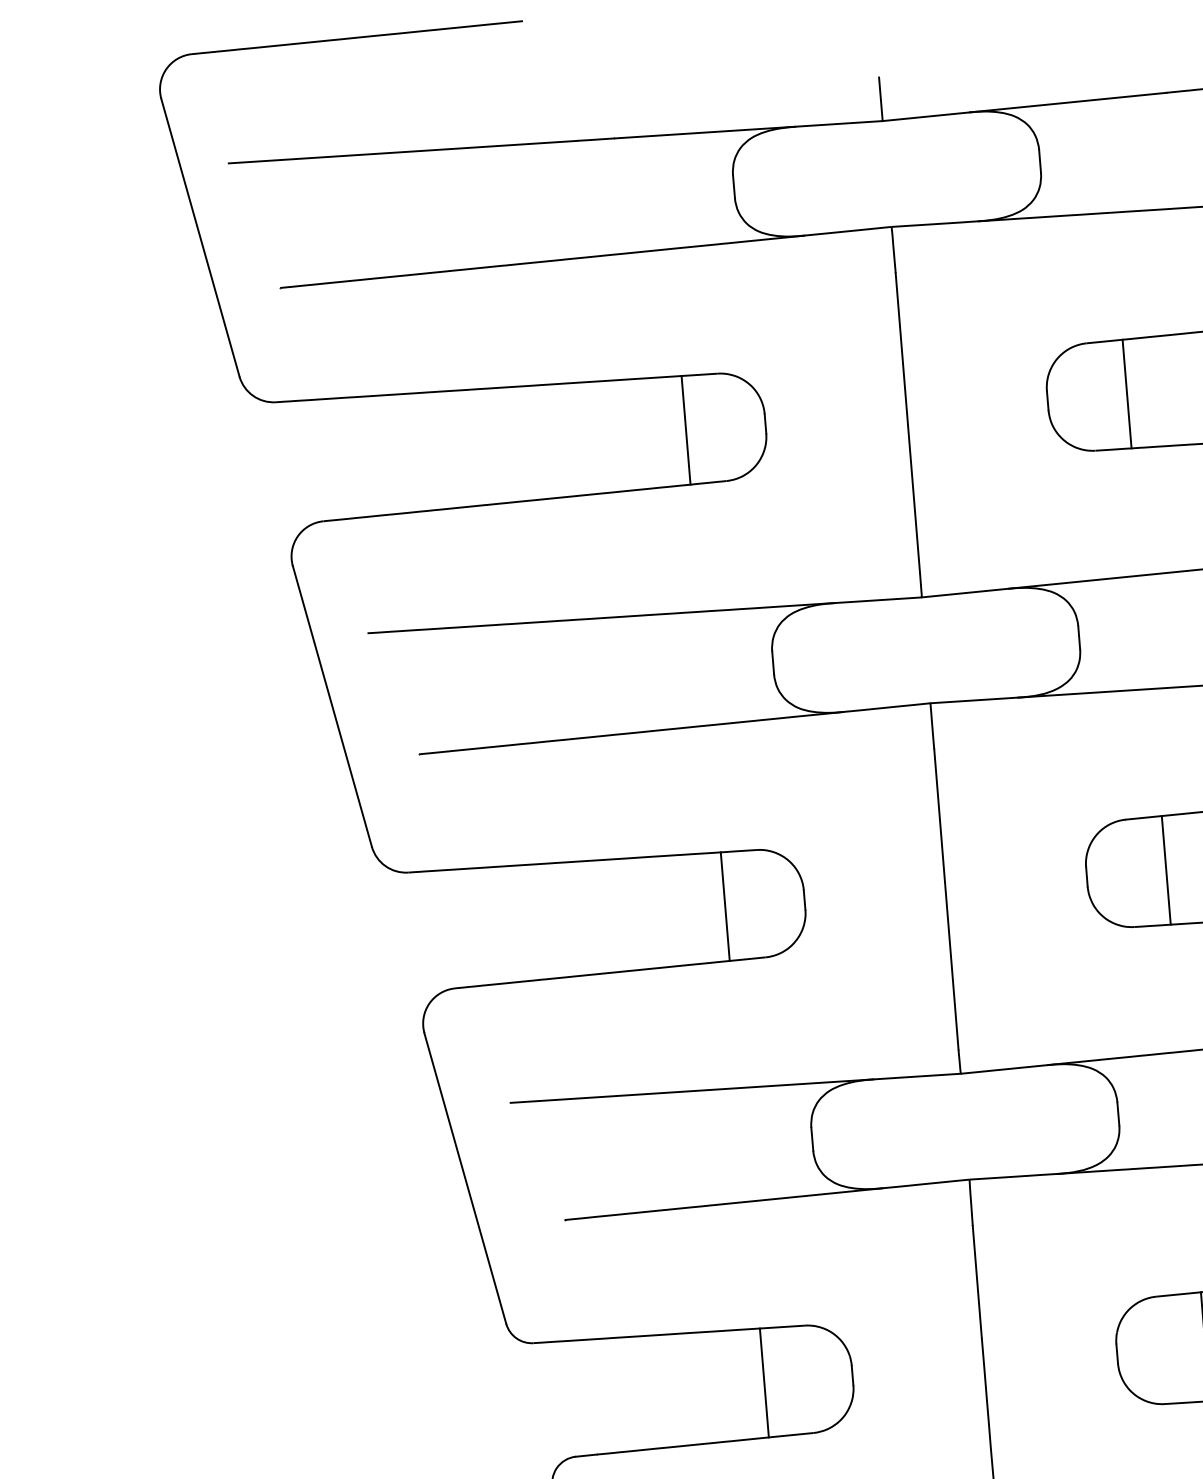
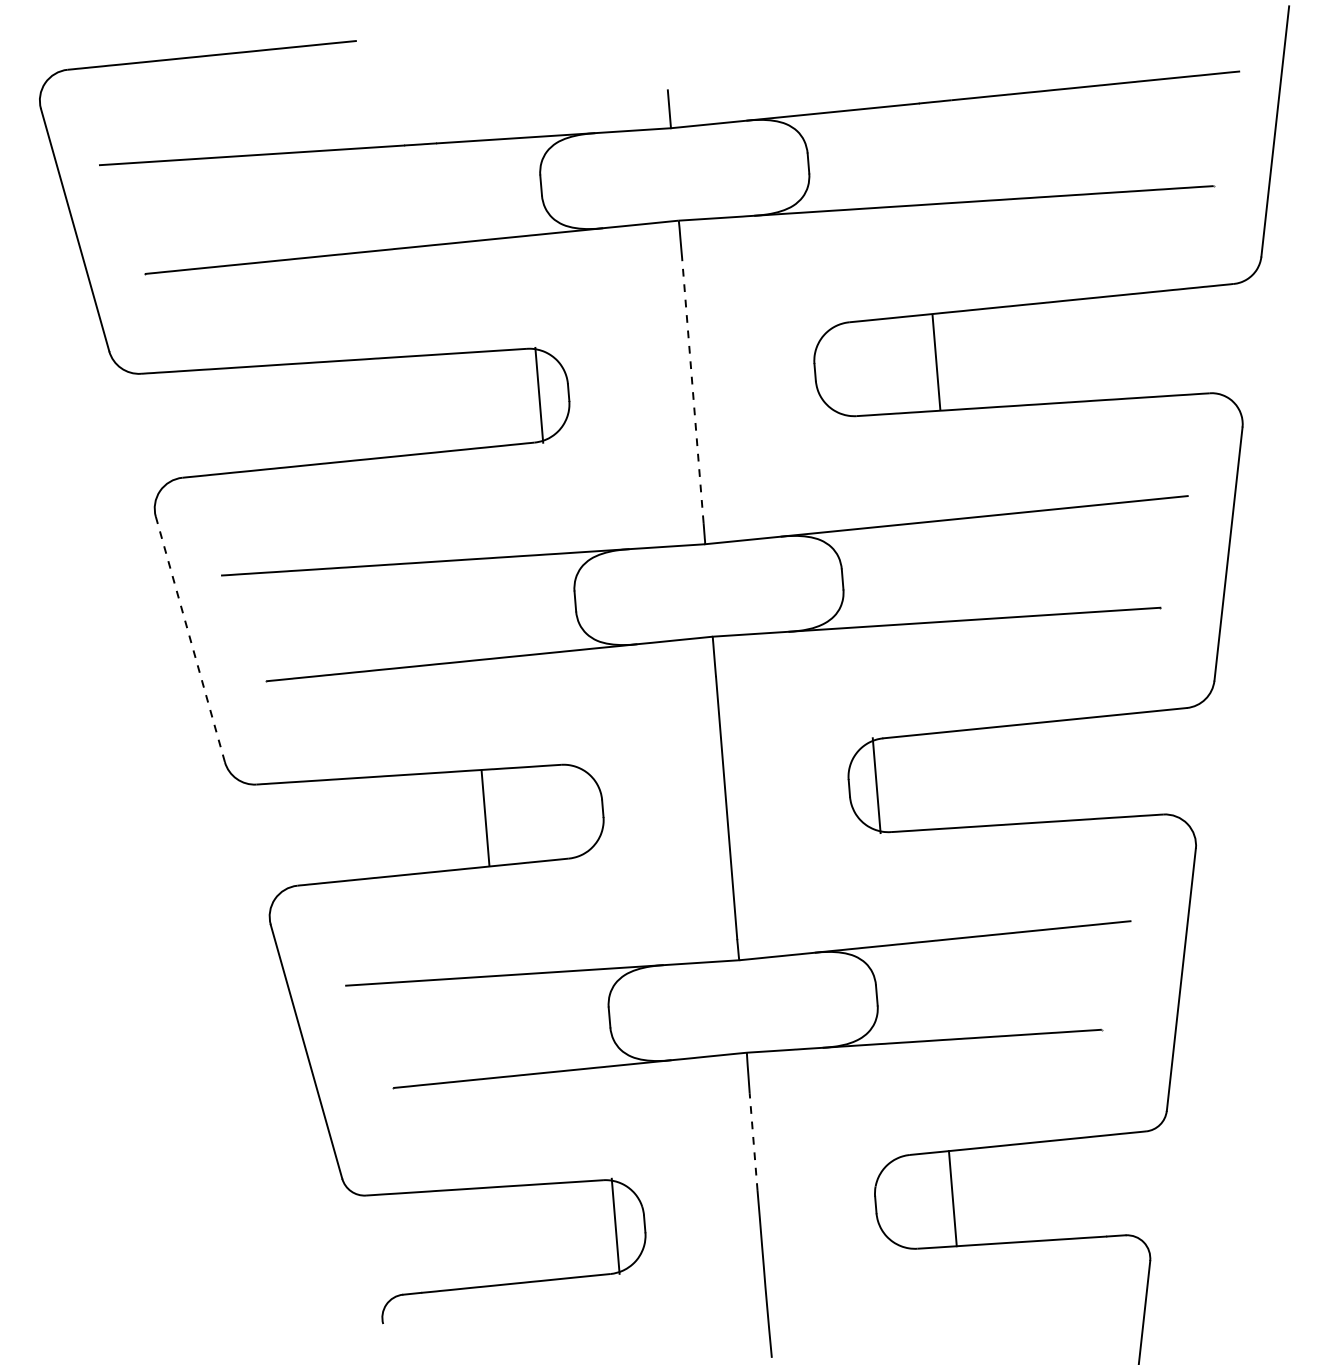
line: (1127, 393) -> (936, 362), moved
line: (907, 422) -> (692, 391), solid -> dashed
line: (686, 429) -> (539, 394), moved
line: (332, 705) -> (190, 638), solid -> dashed
line: (1166, 870) -> (876, 785), moved
line: (725, 905) -> (485, 817), moved
line: (977, 1281) -> (753, 1141), solid -> dashed
line: (764, 1382) -> (615, 1225), moved

